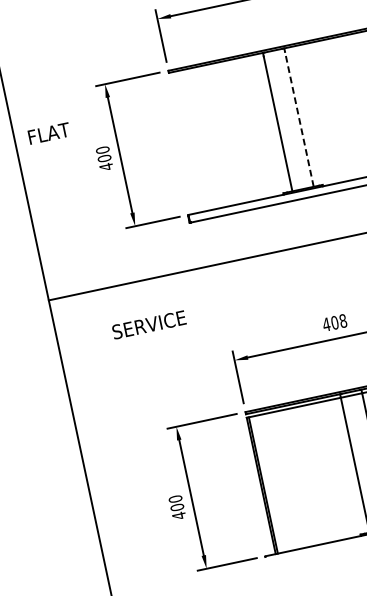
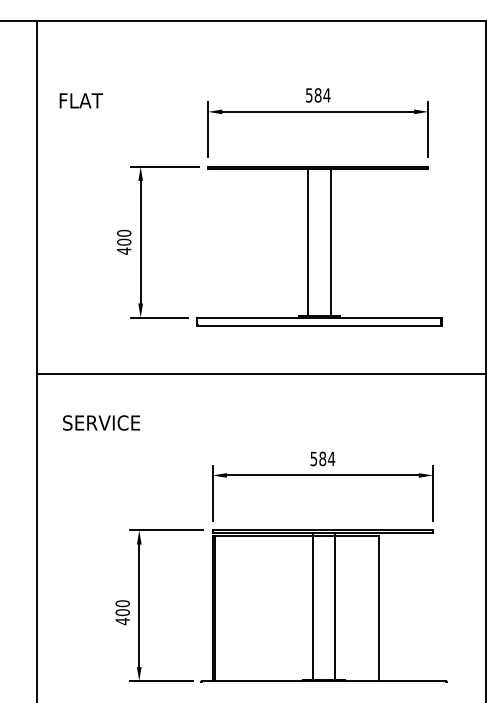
line: (299, 119) -> (330, 244), dashed -> solid
text: (49, 133) -> (81, 100), moved
text: (334, 322) -> (322, 458), 408 -> 584
text: (149, 324) -> (101, 422), moved

